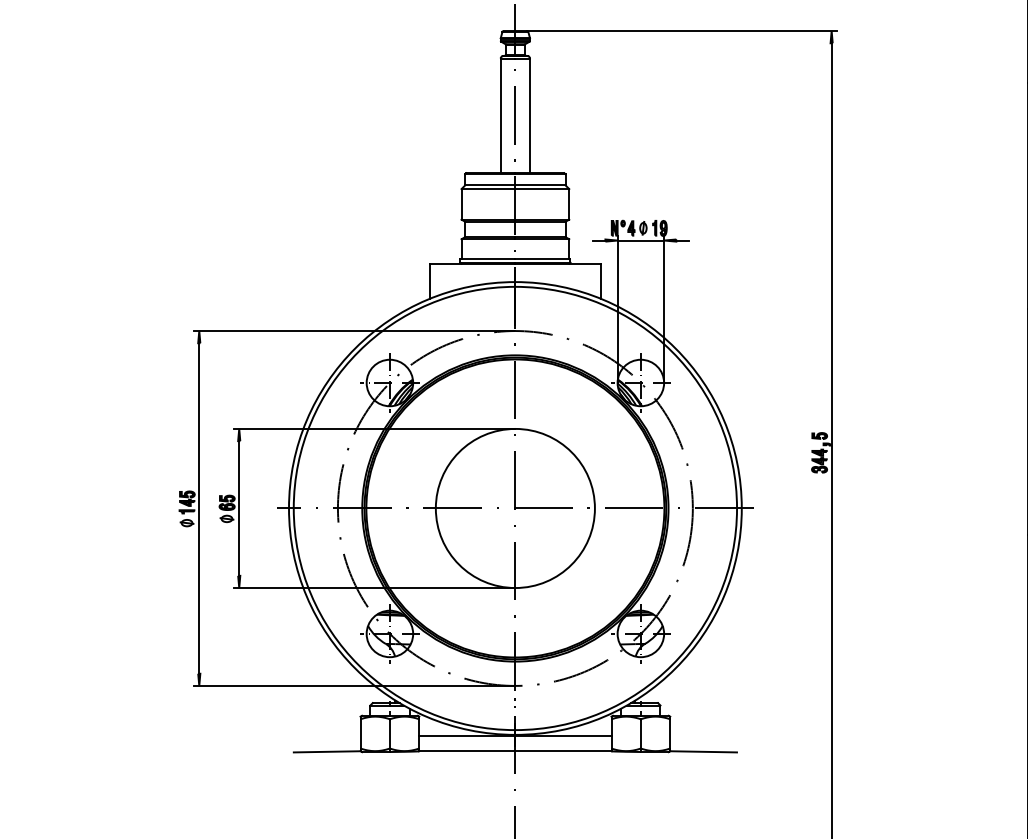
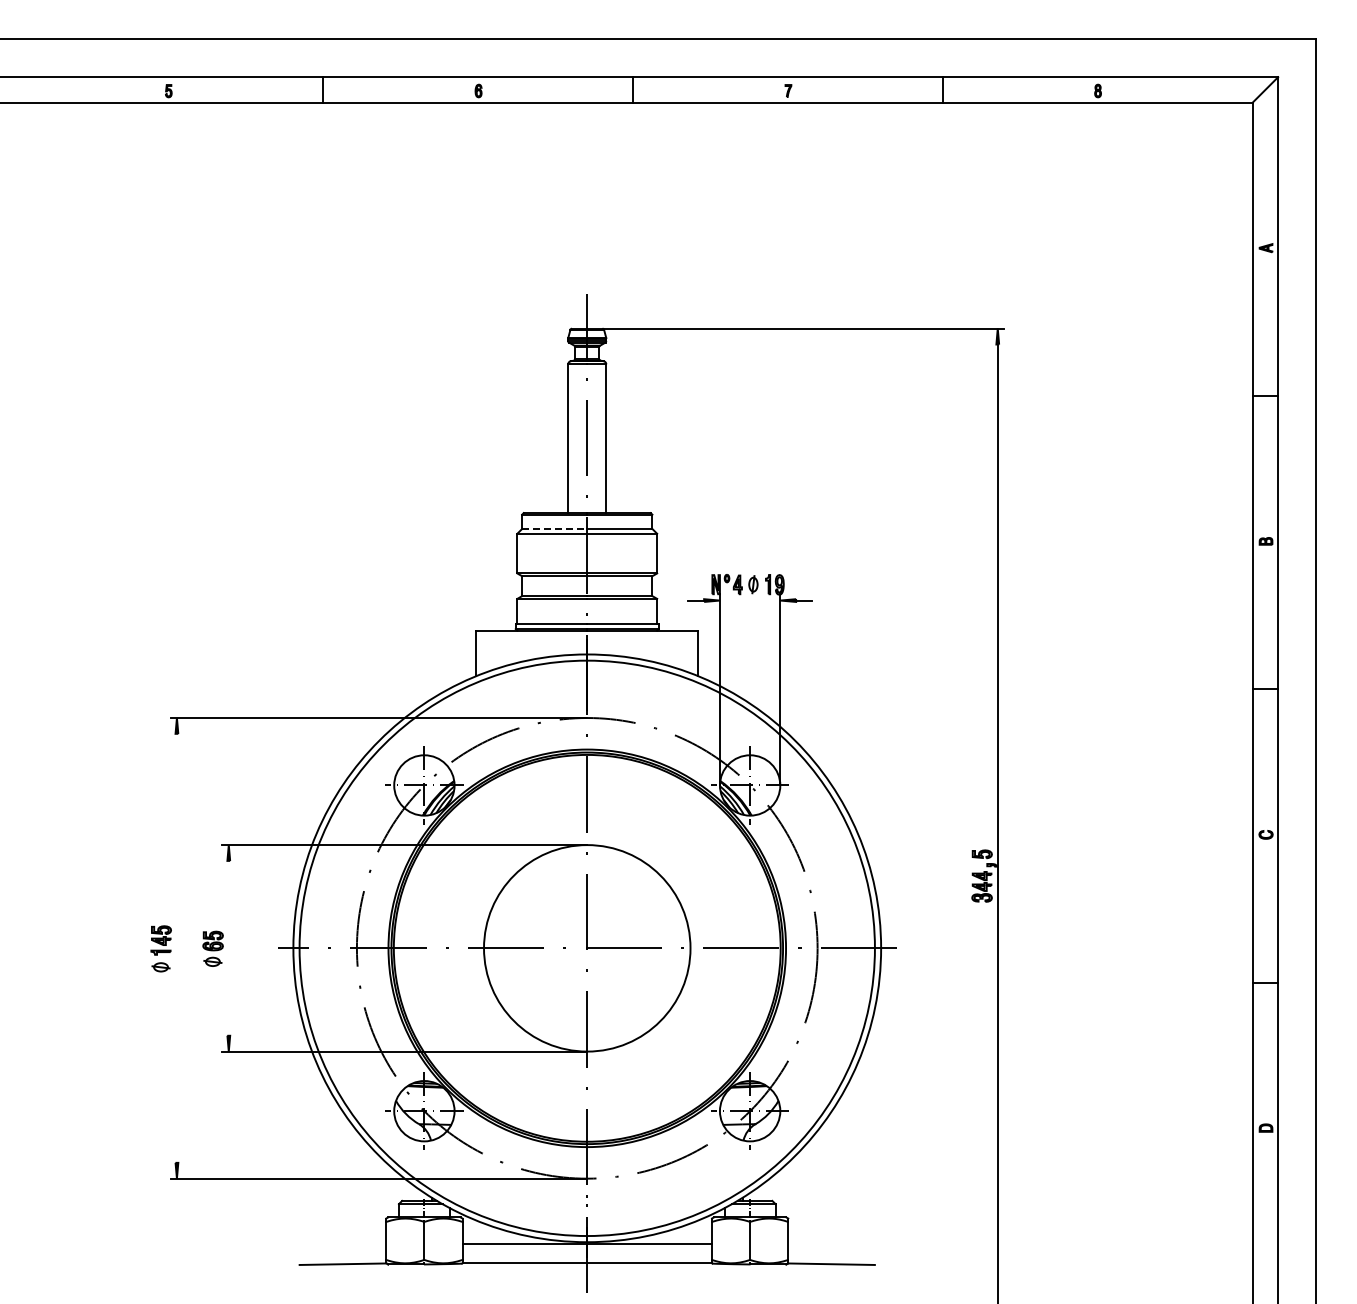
line: (490, 185) -> (554, 528), solid -> dashed
line: (640, 240) -> (749, 600), removed
line: (198, 507) -> (176, 947), removed
line: (239, 507) -> (228, 947), removed

